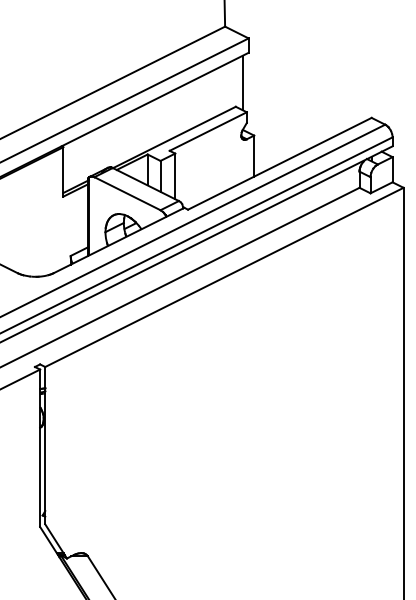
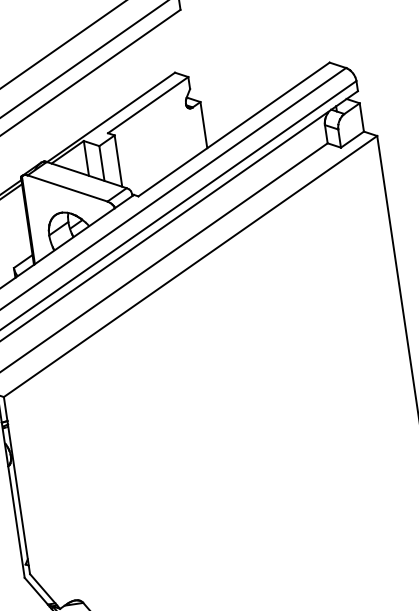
line: (243, 82) -> (179, 44), removed

